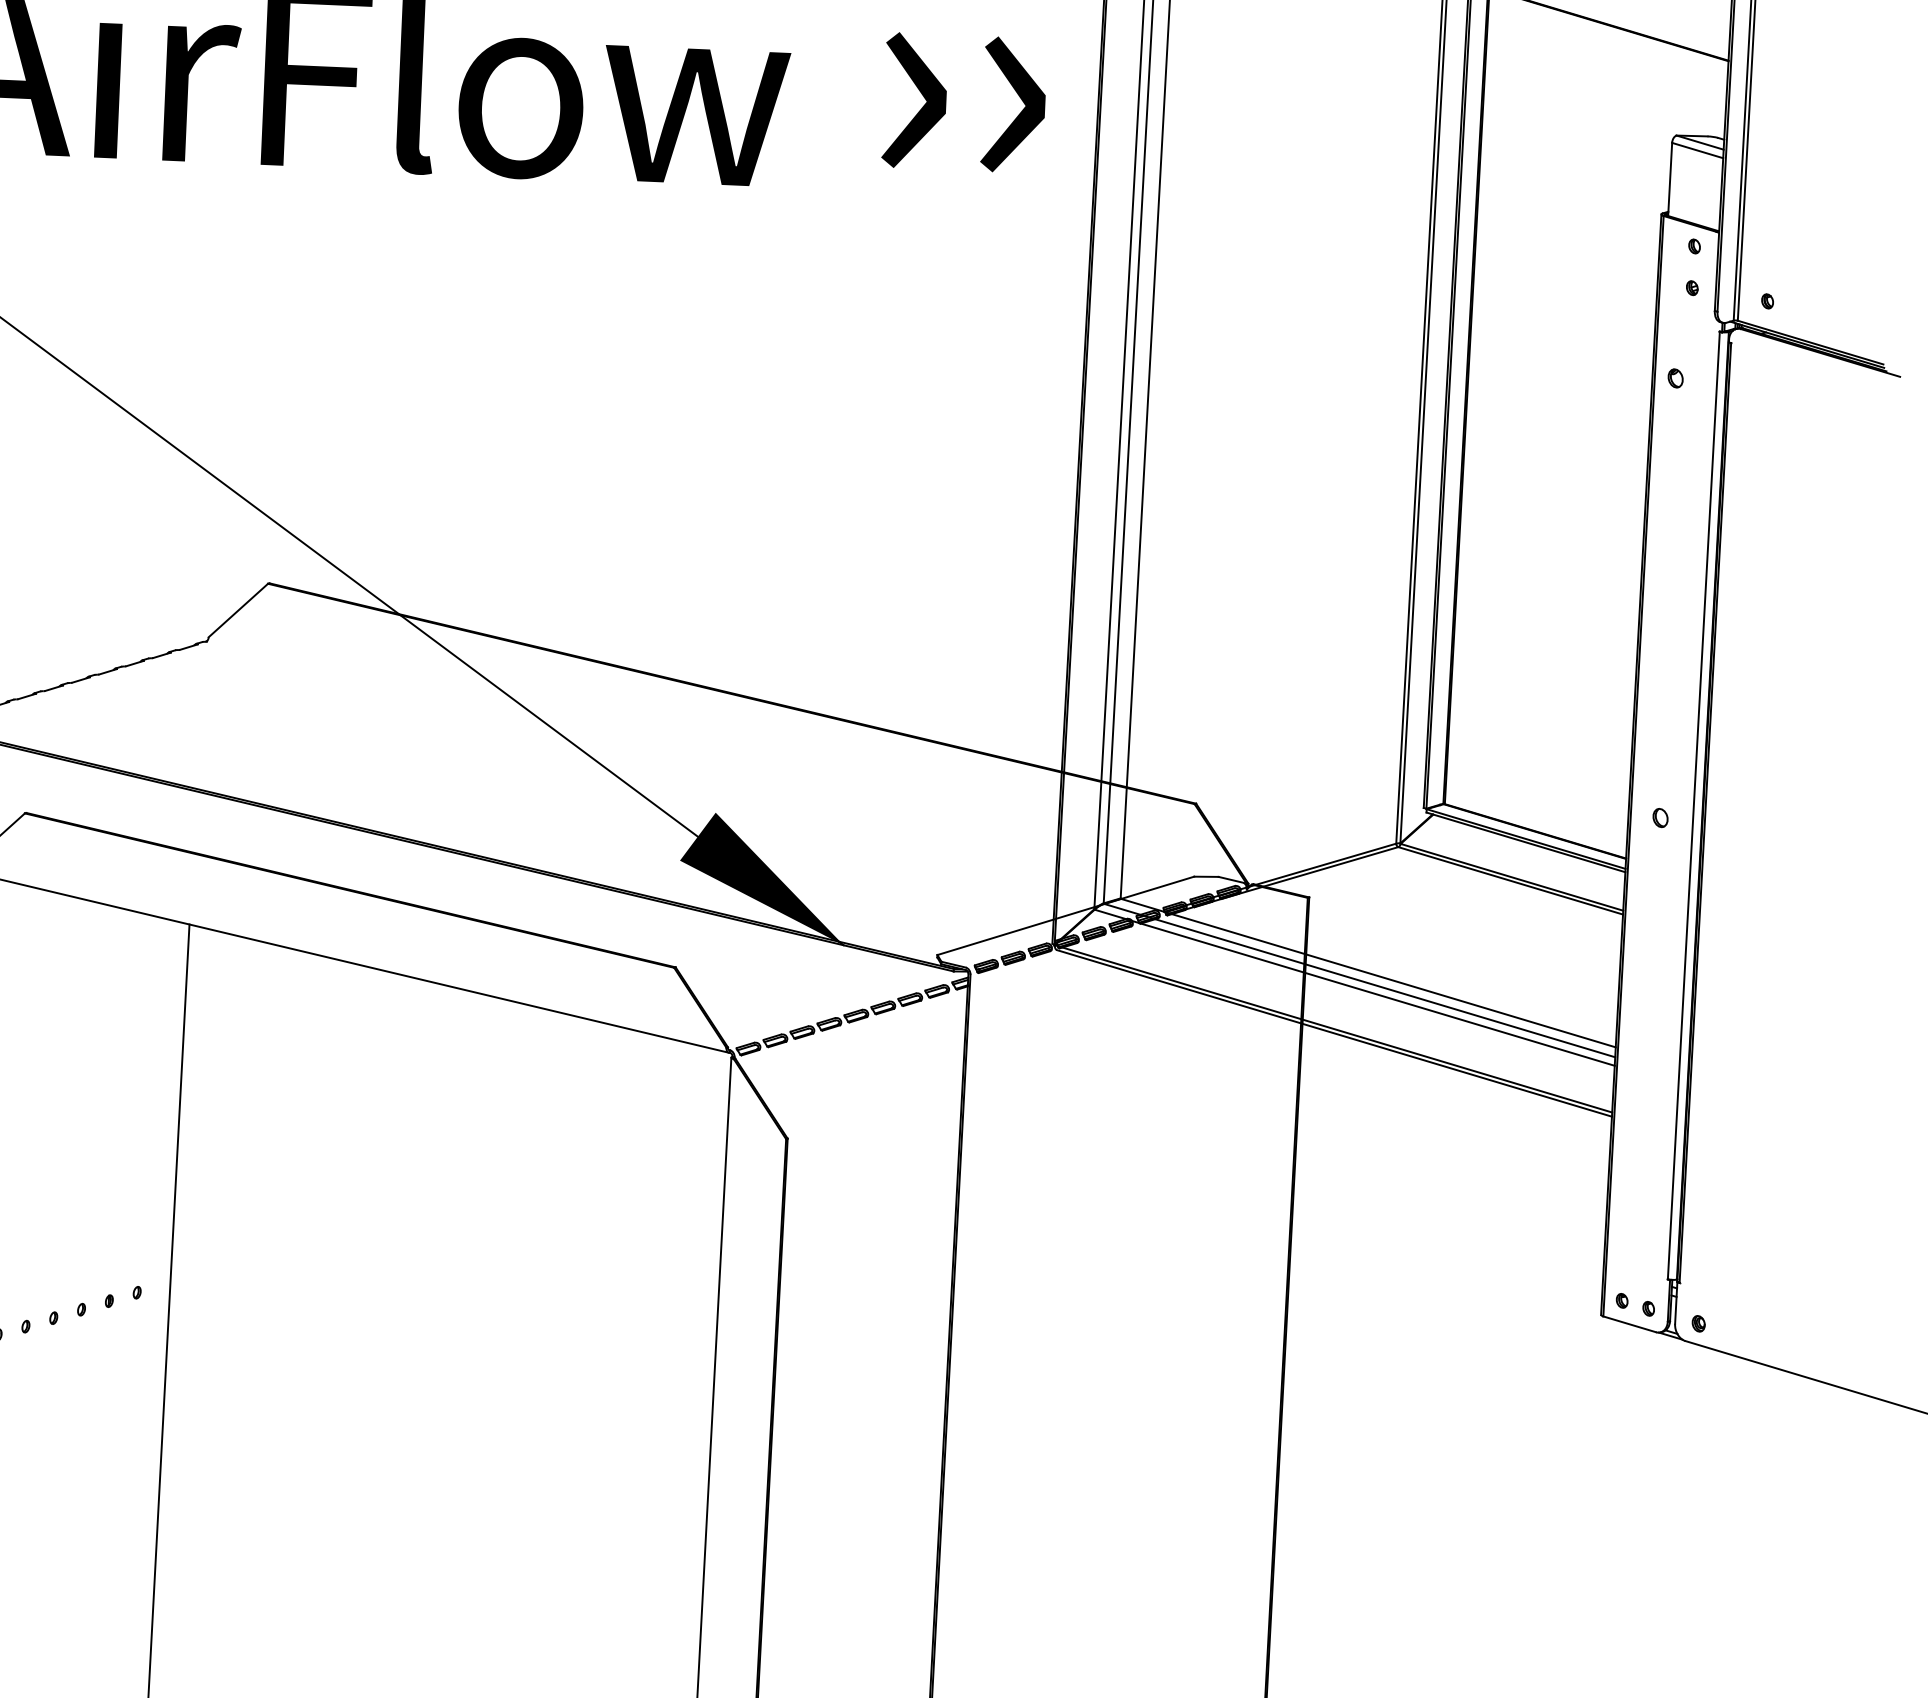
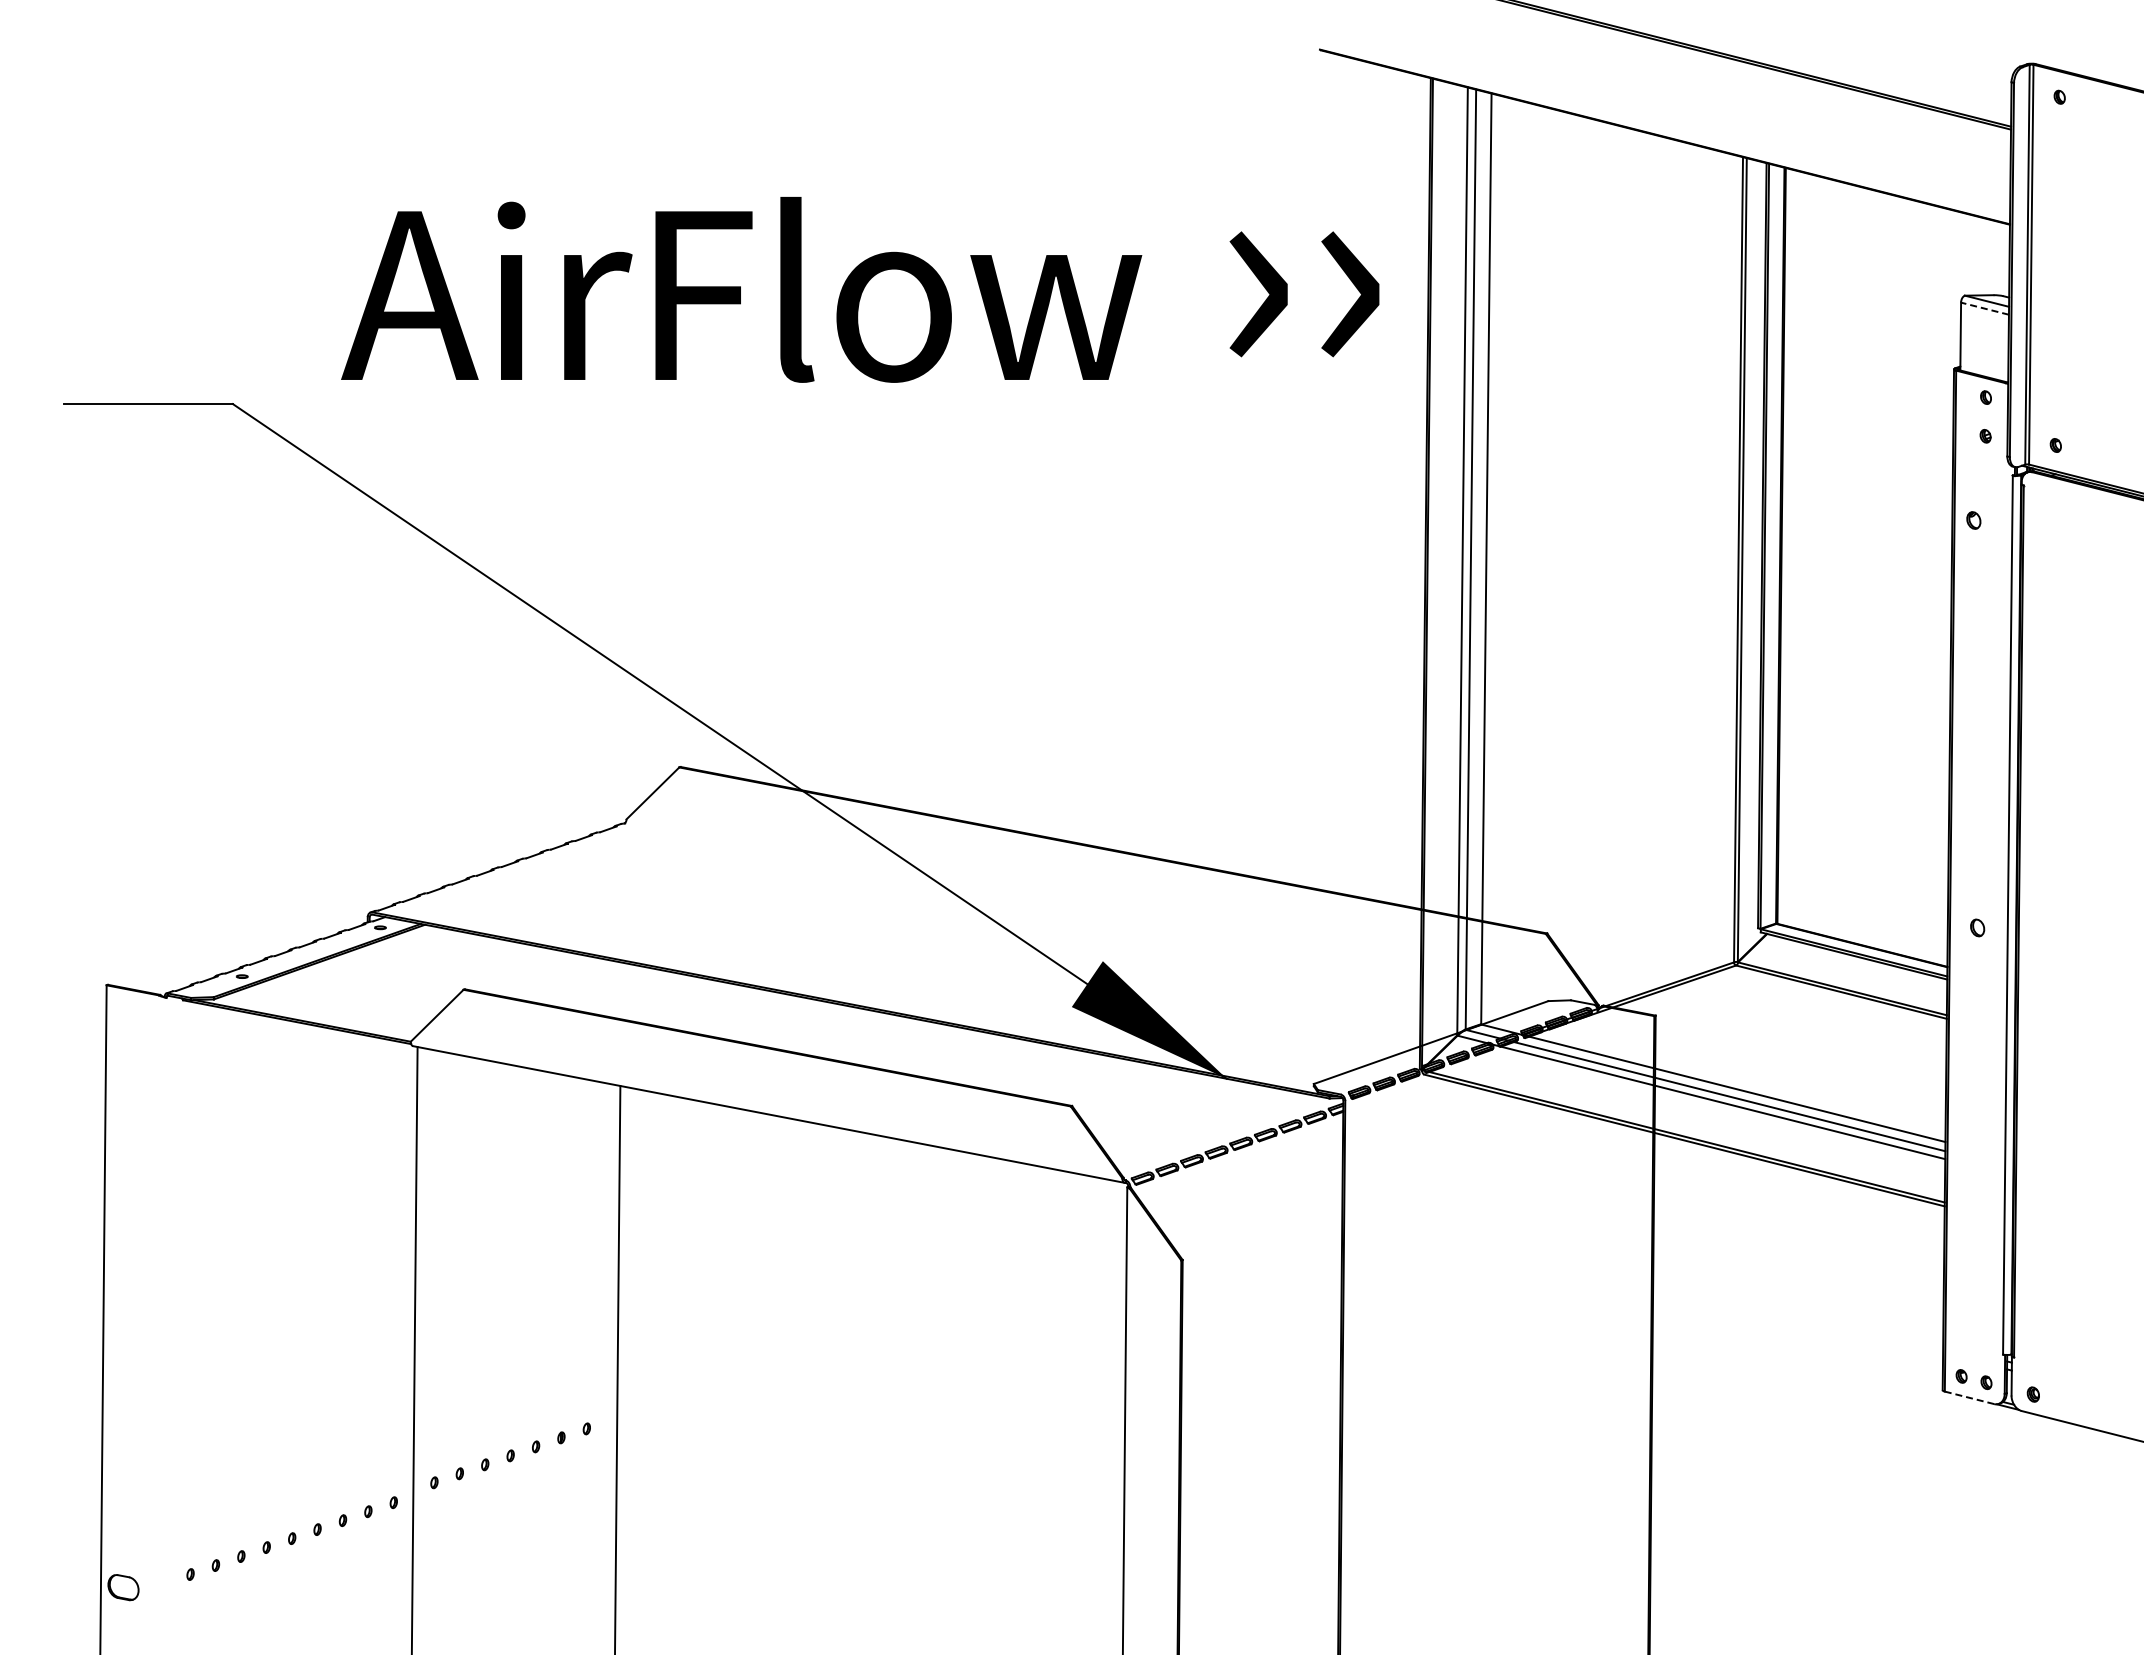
line: (1698, 150) -> (1985, 308), solid -> dashed
line: (1629, 1323) -> (1969, 1397), solid -> dashed

